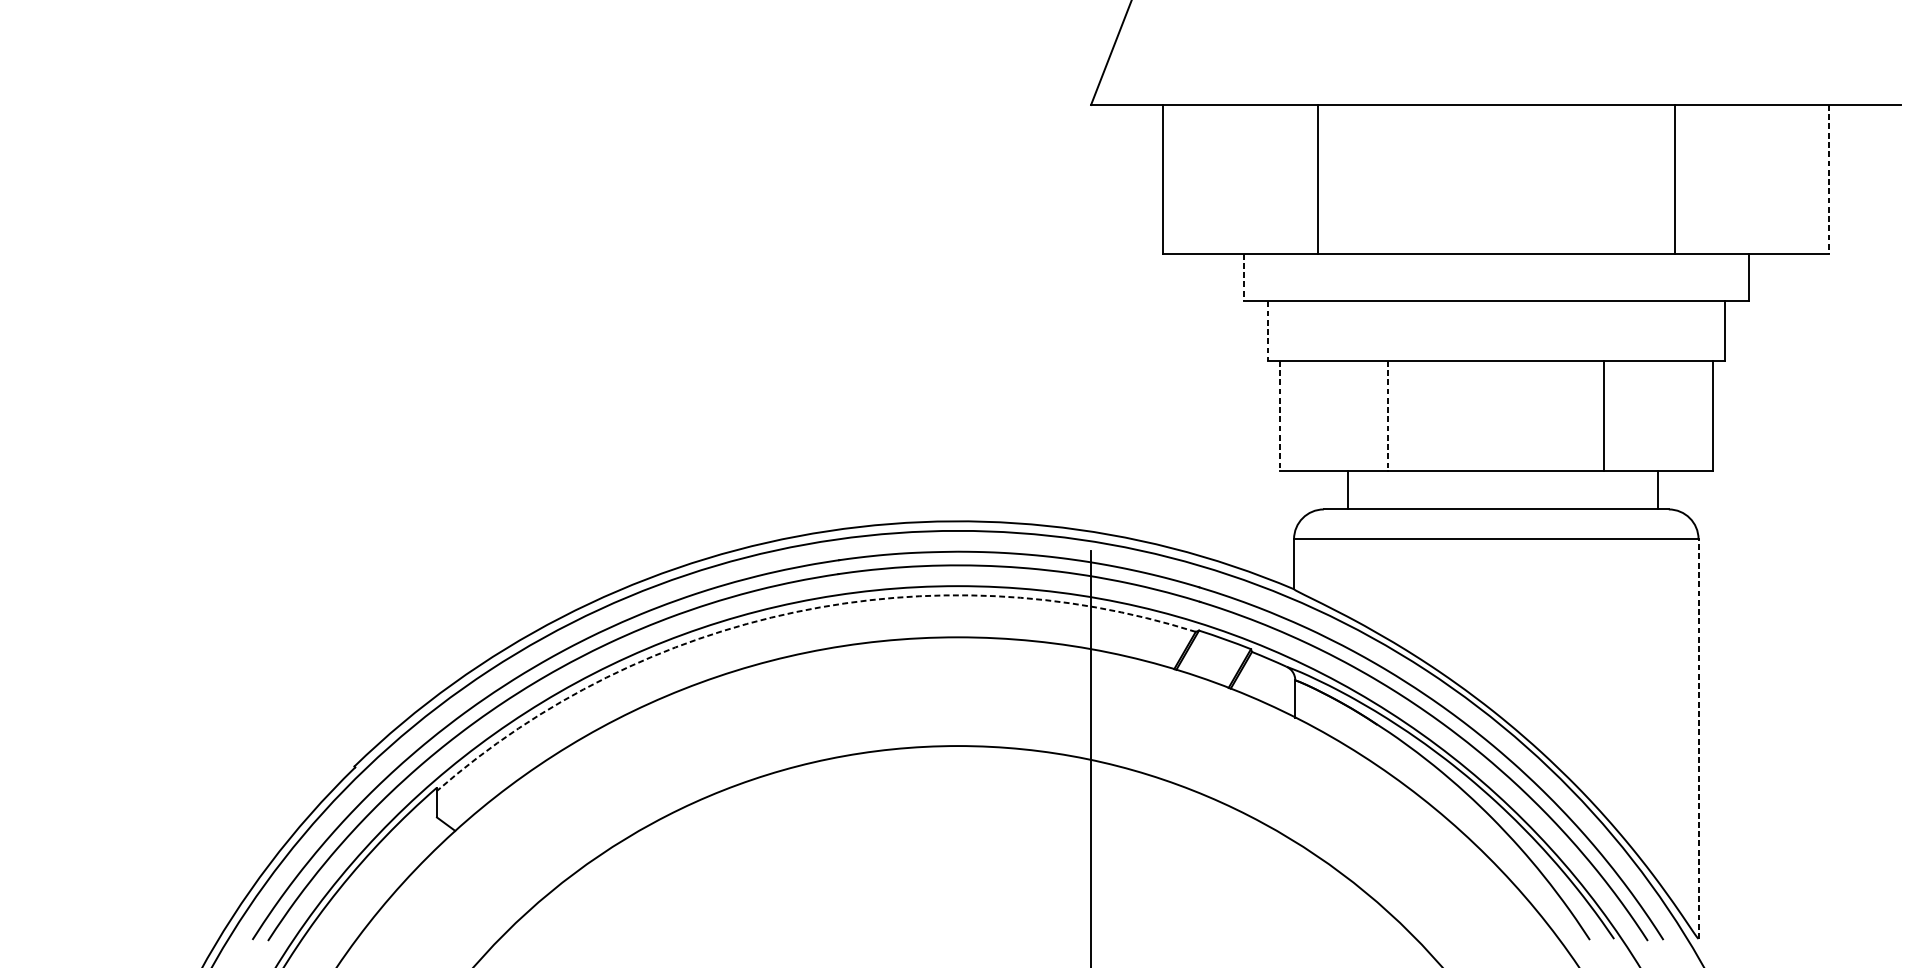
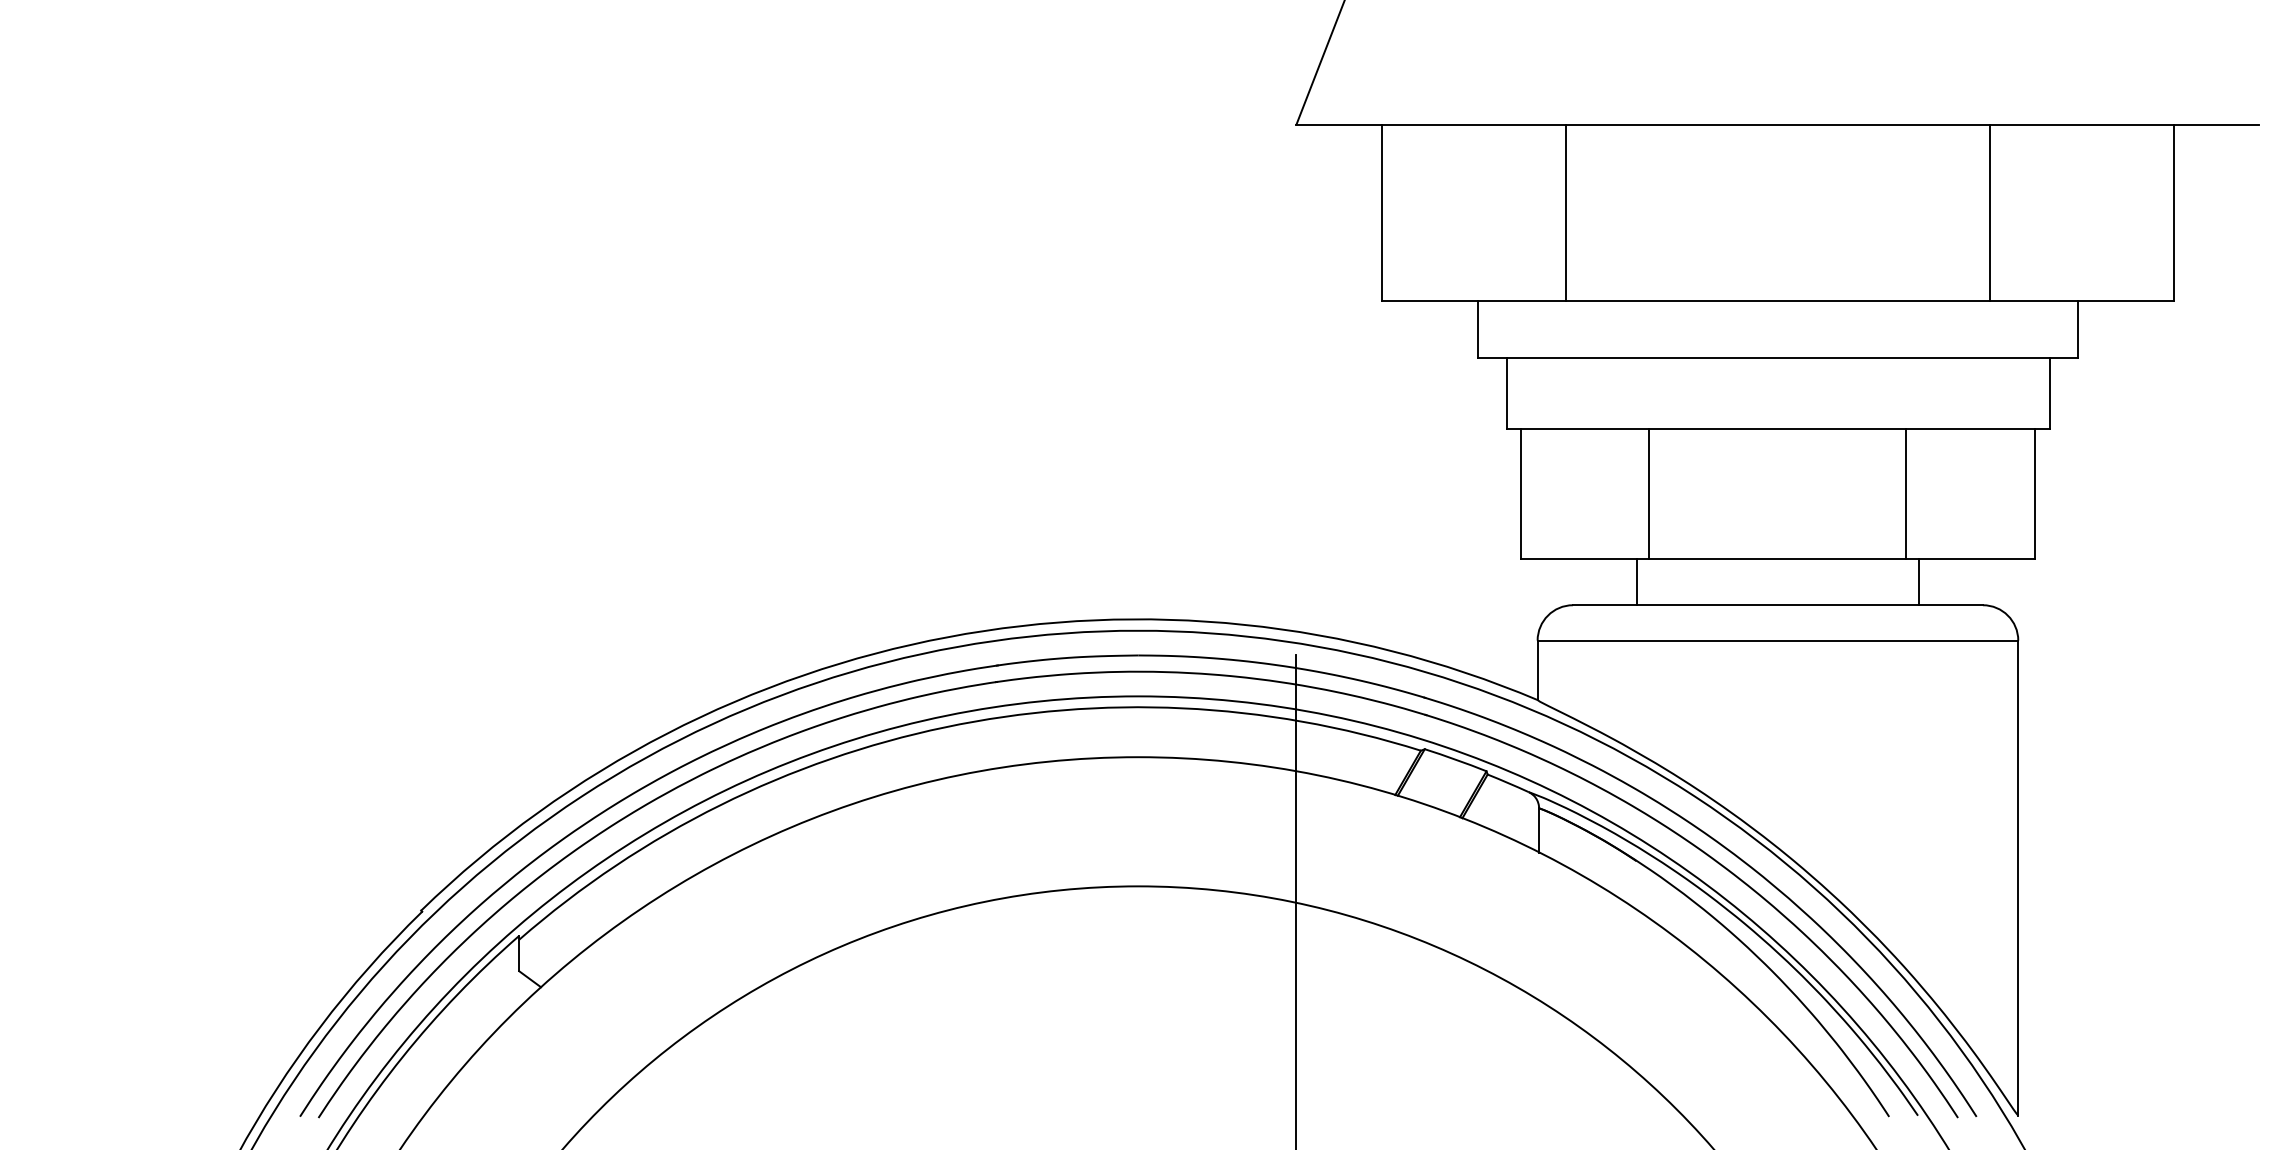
line: (1829, 179) -> (2173, 213), dashed -> solid
line: (1243, 278) -> (1477, 330), dashed -> solid
line: (1267, 331) -> (1506, 393), dashed -> solid
line: (1279, 416) -> (1520, 494), dashed -> solid
line: (1388, 416) -> (1649, 494), dashed -> solid
line: (1347, 490) -> (1636, 582), moved
line: (1658, 490) -> (1919, 582), moved
arc: (795, 612) -> (945, 727), dashed -> solid
line: (1698, 738) -> (2018, 877), dashed -> solid

